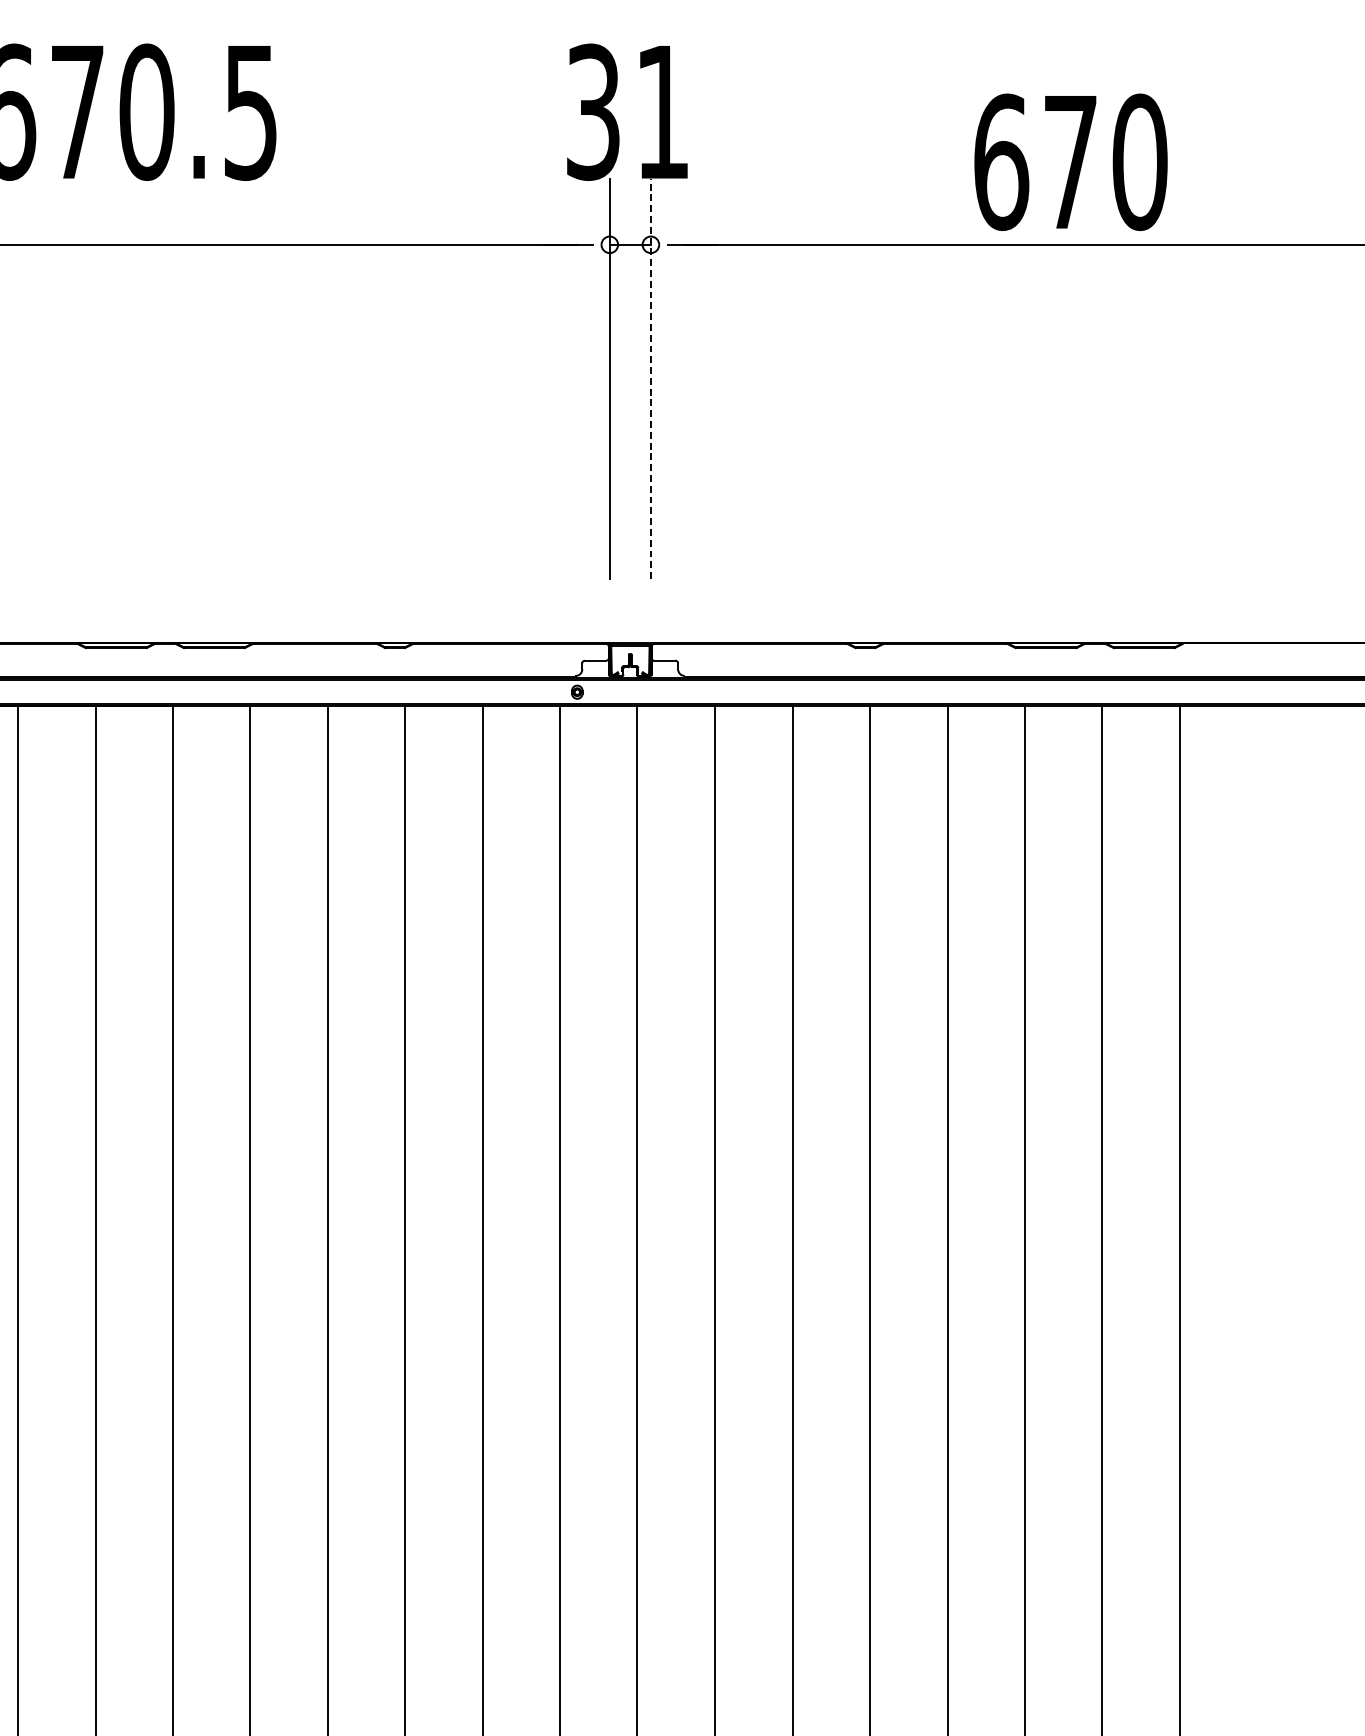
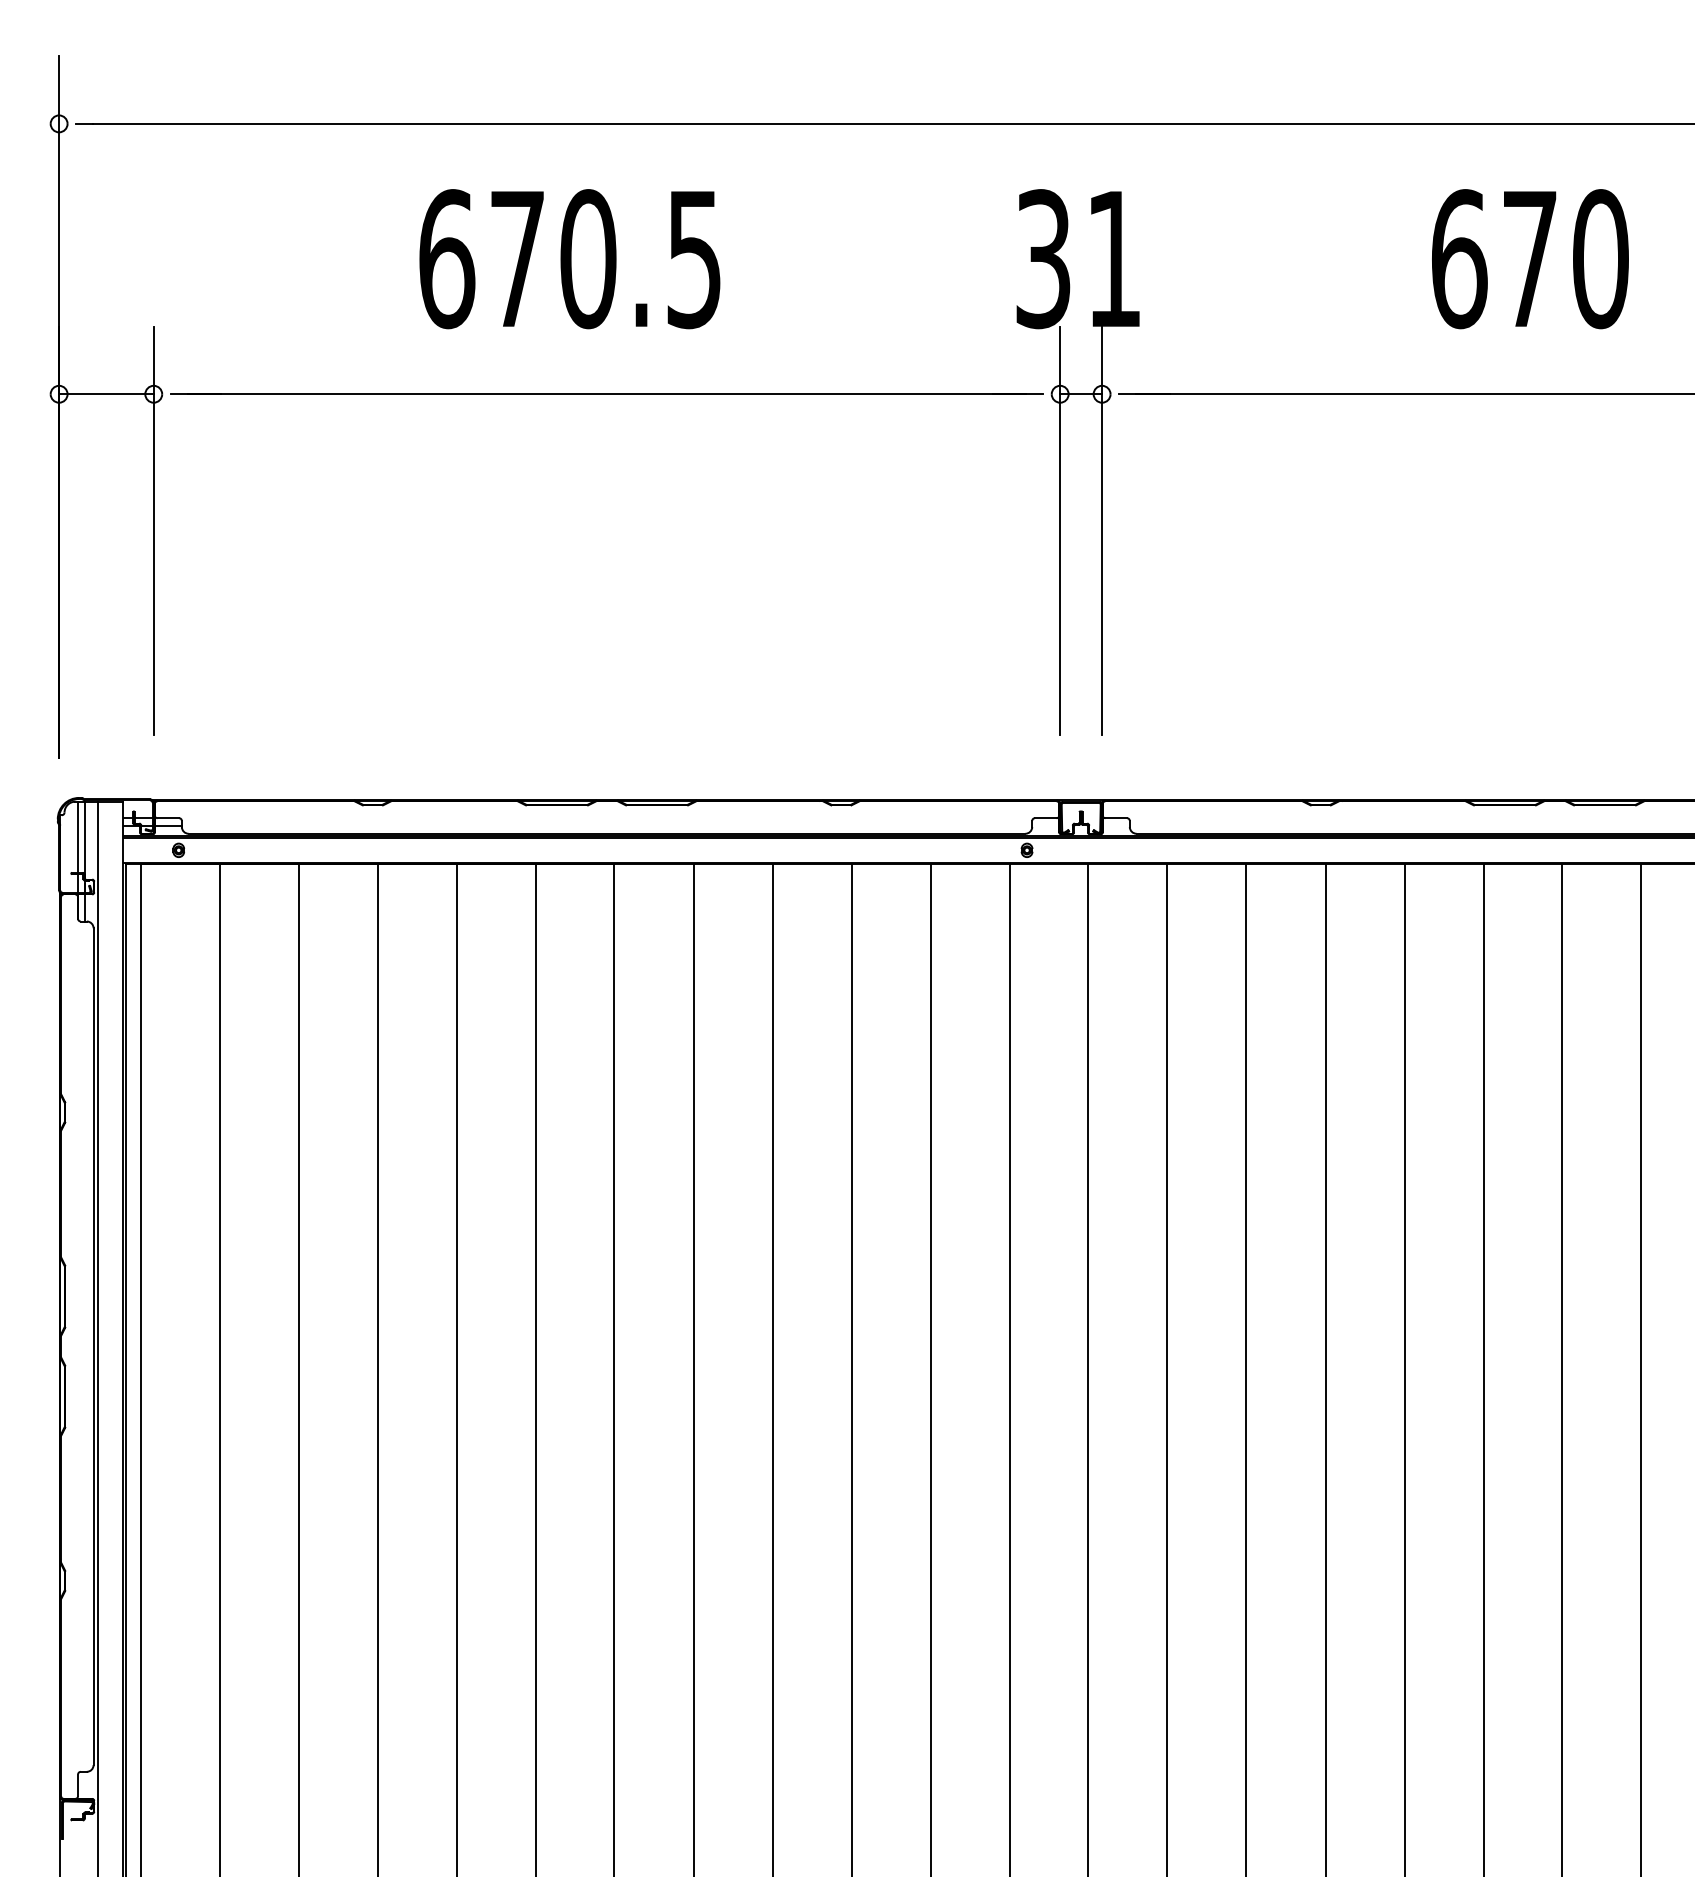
text: (1071, 162) -> (1530, 259), moved
line: (651, 378) -> (1102, 530), dashed -> solid

